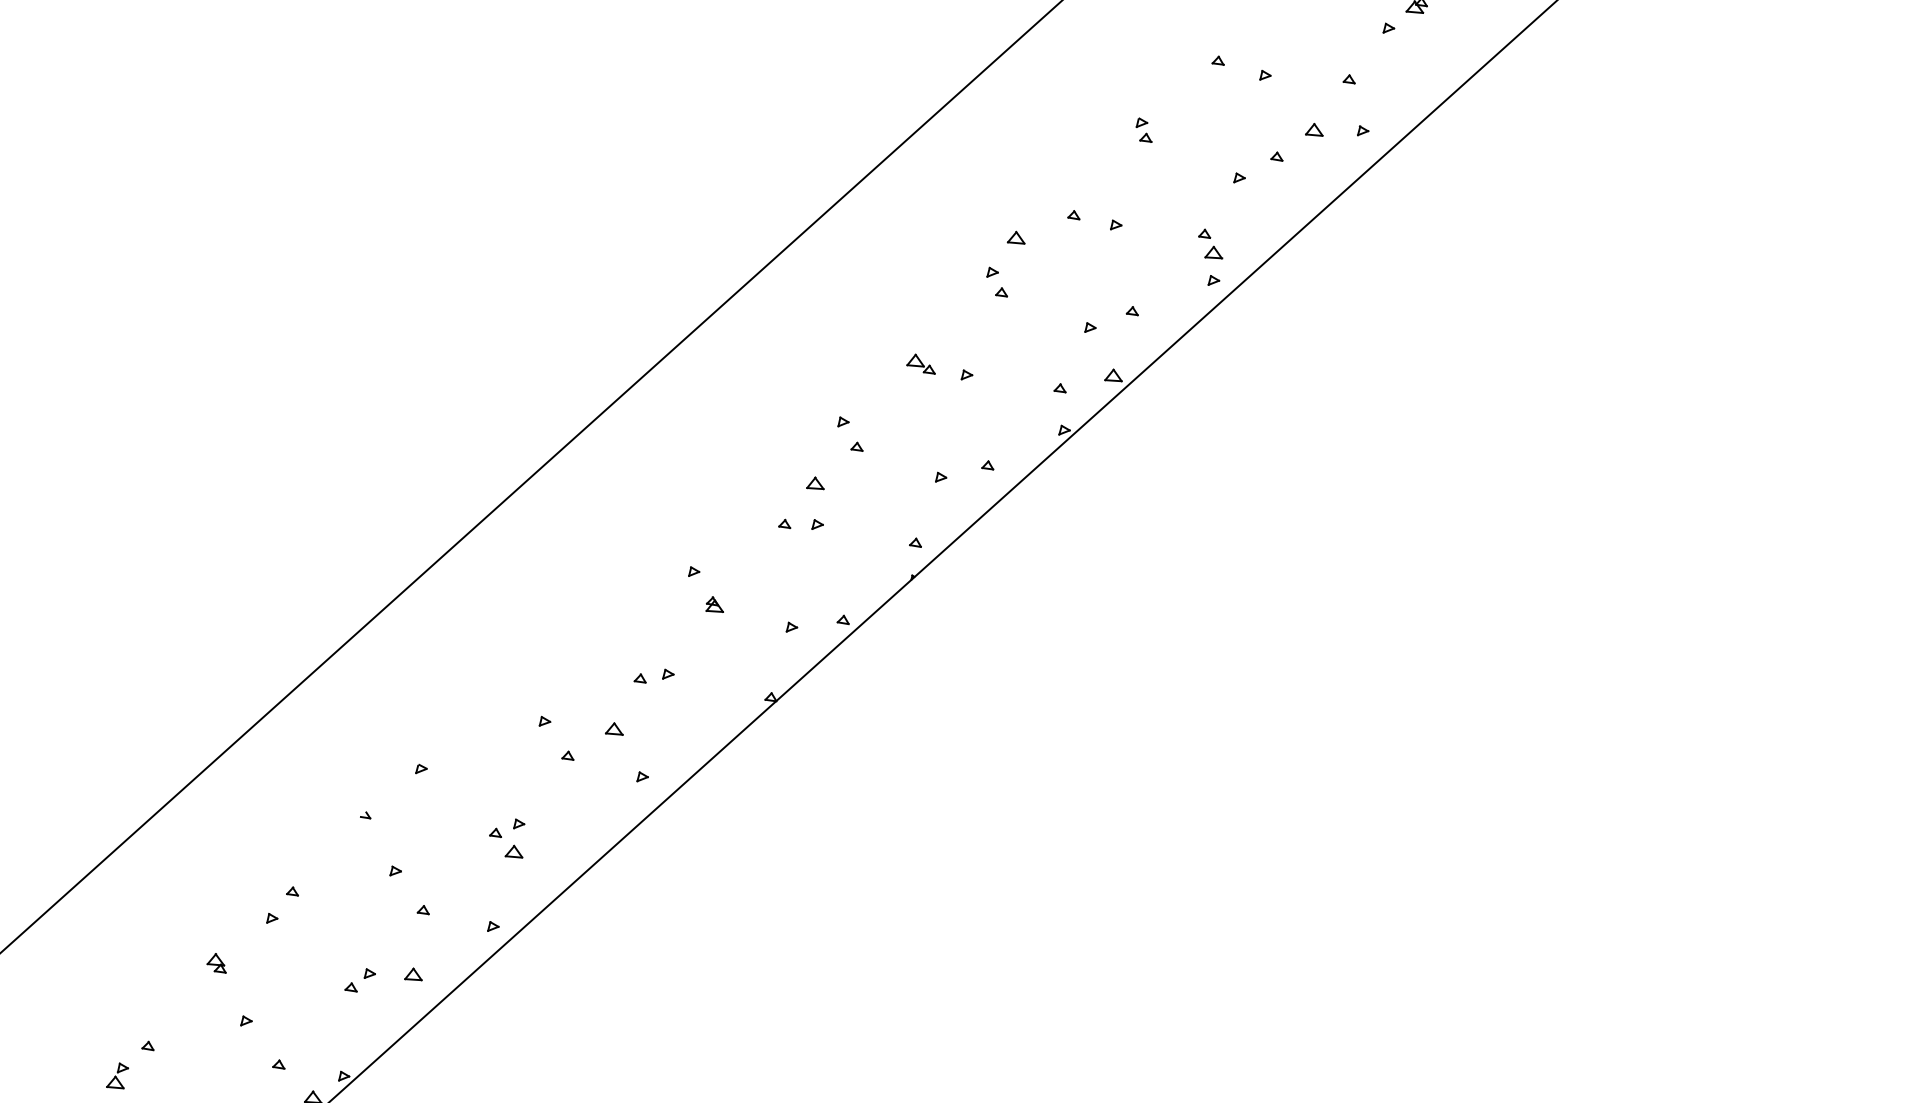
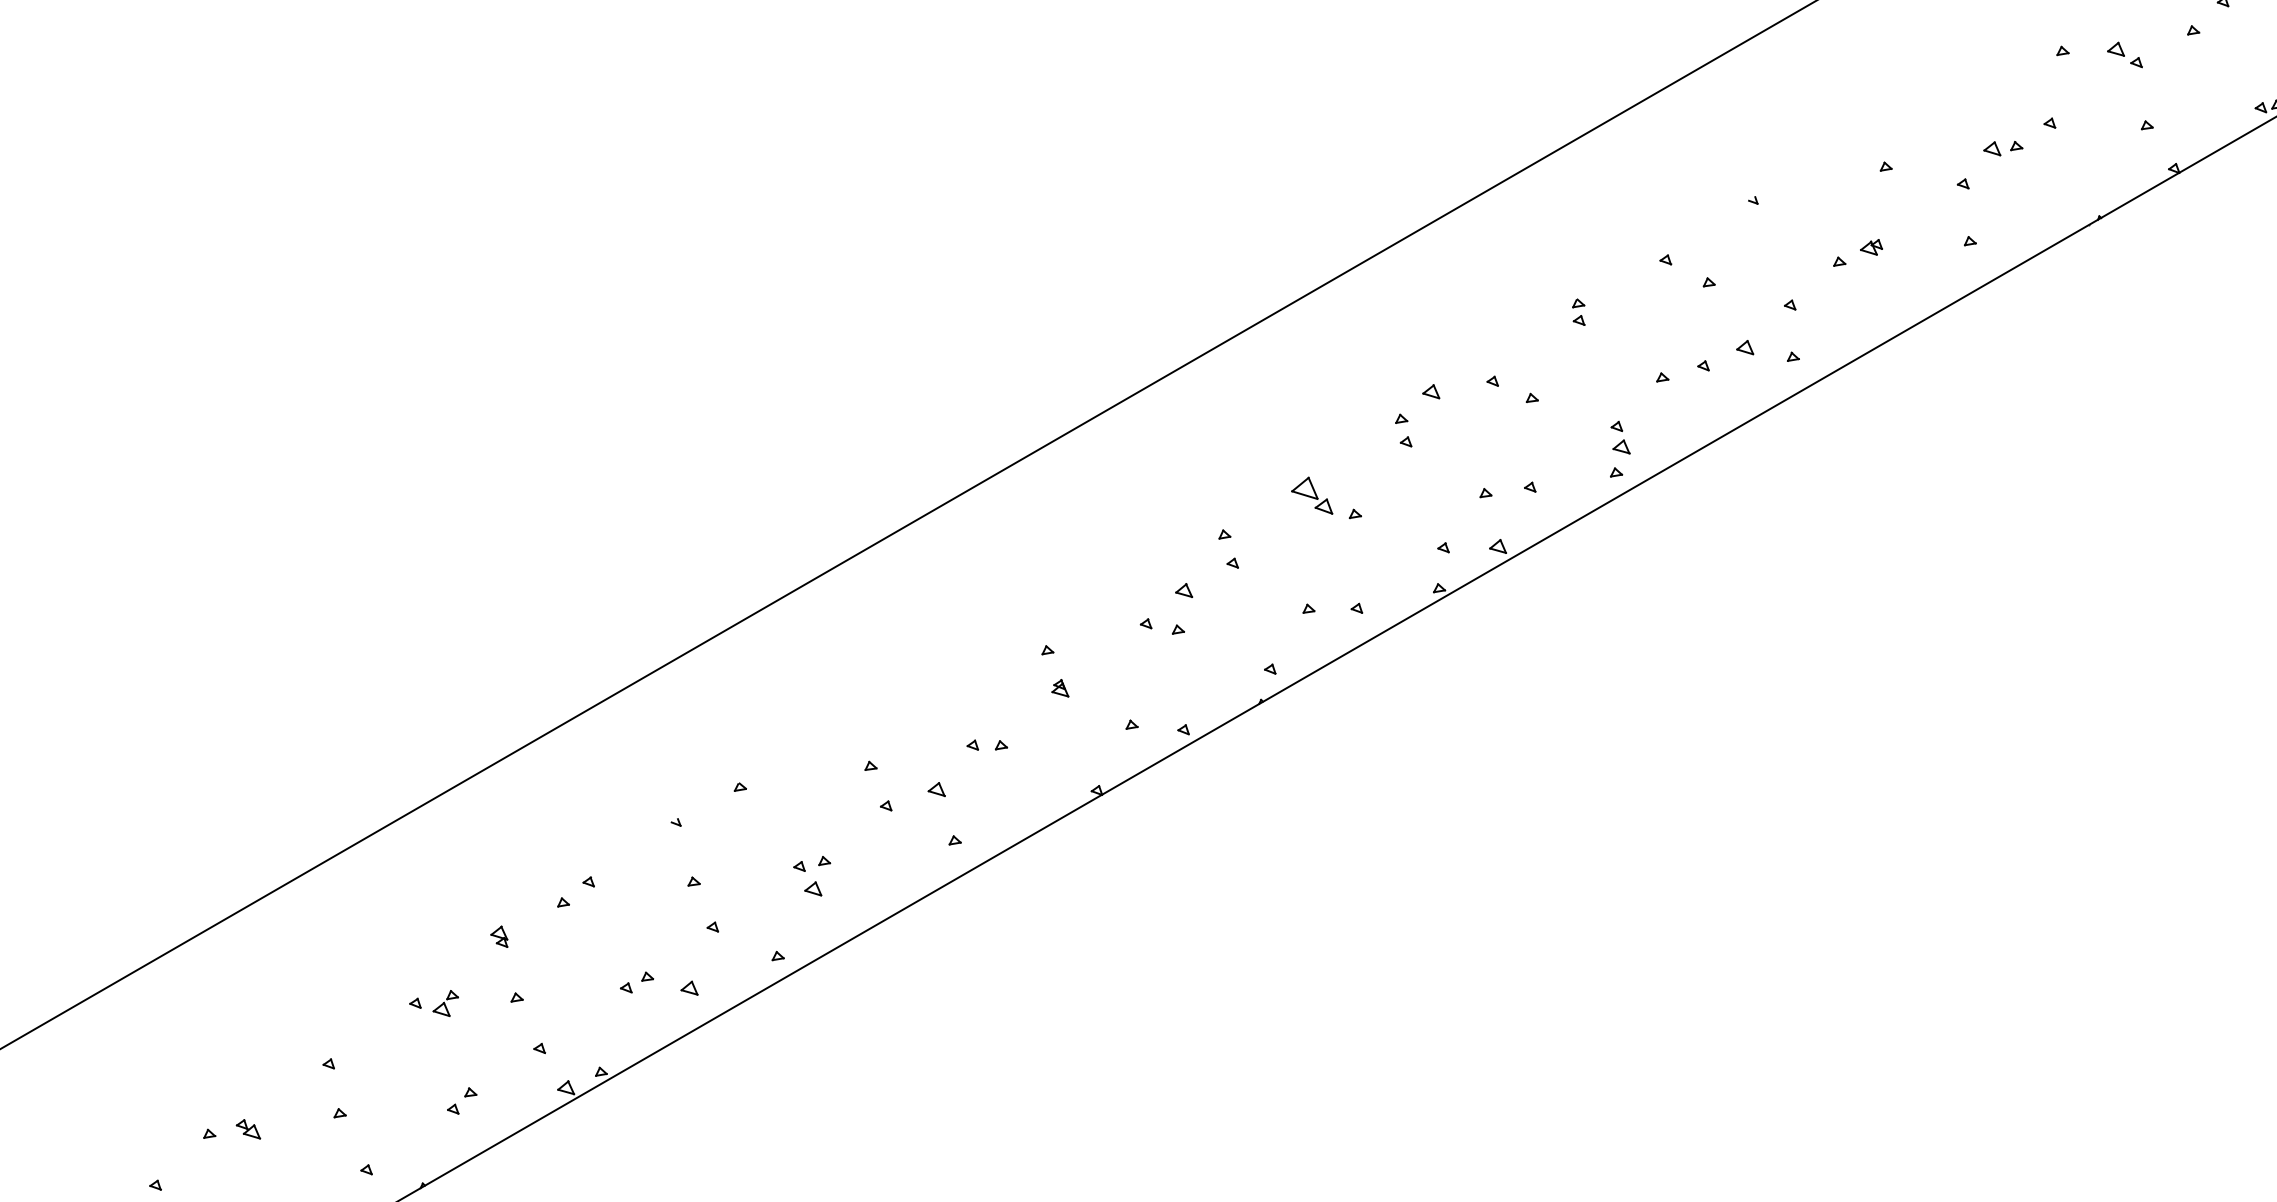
part: (919, 365) -> (1311, 495), size x1.6
part: (117, 1076) -> (445, 1003), moved

